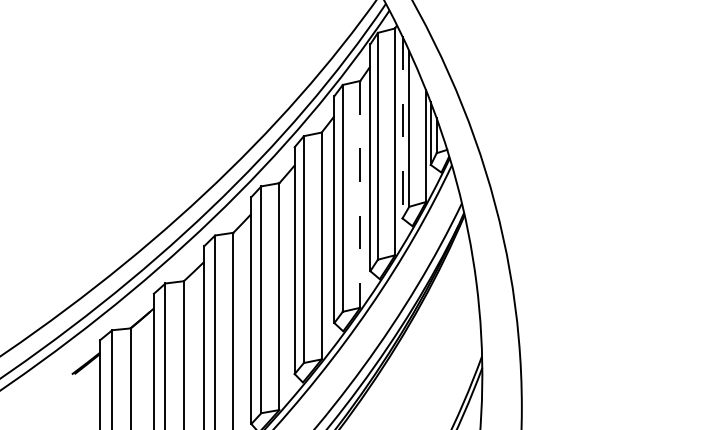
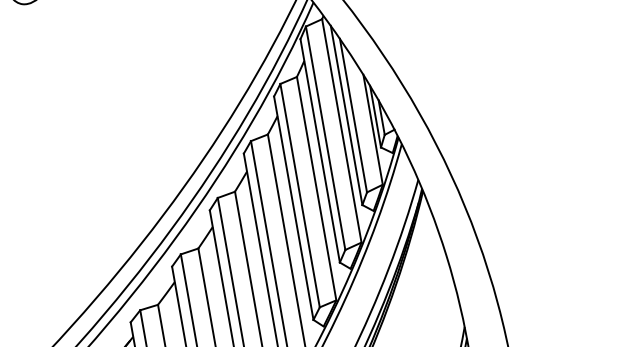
line: (402, 127) -> (346, 115), dashed -> solid
line: (360, 194) -> (316, 188), dashed -> solid

